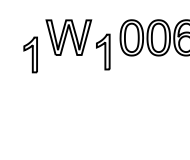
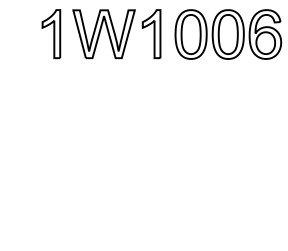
part: (103, 52) -> (151, 34), moved
part: (30, 55) -> (51, 34), moved

